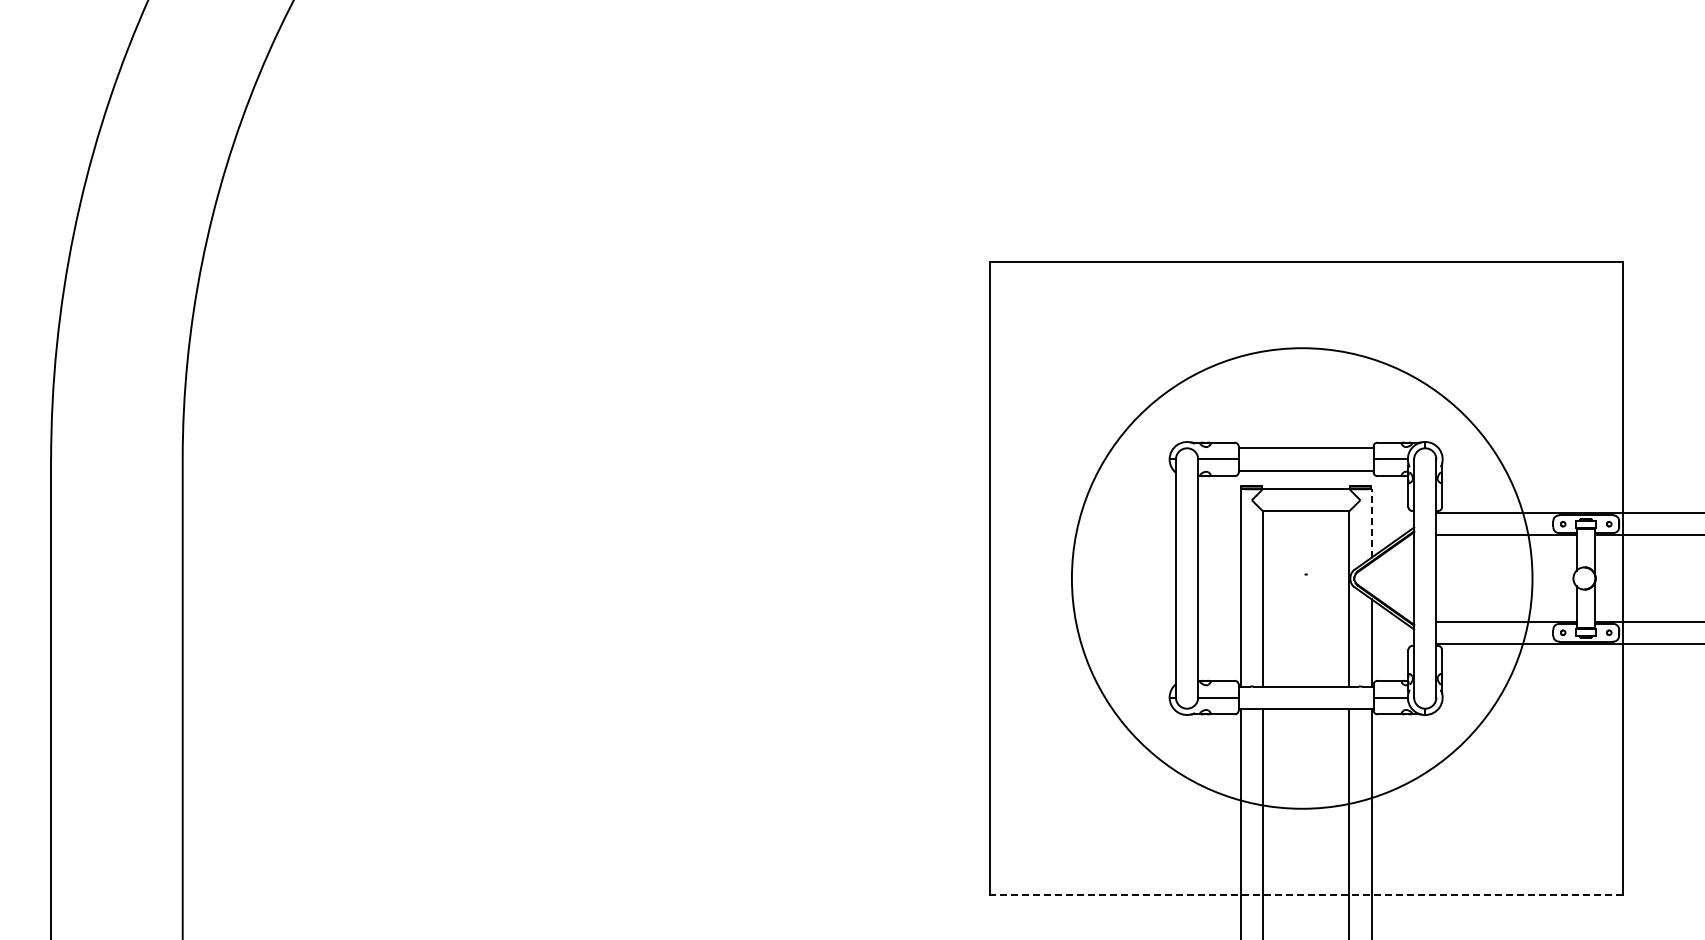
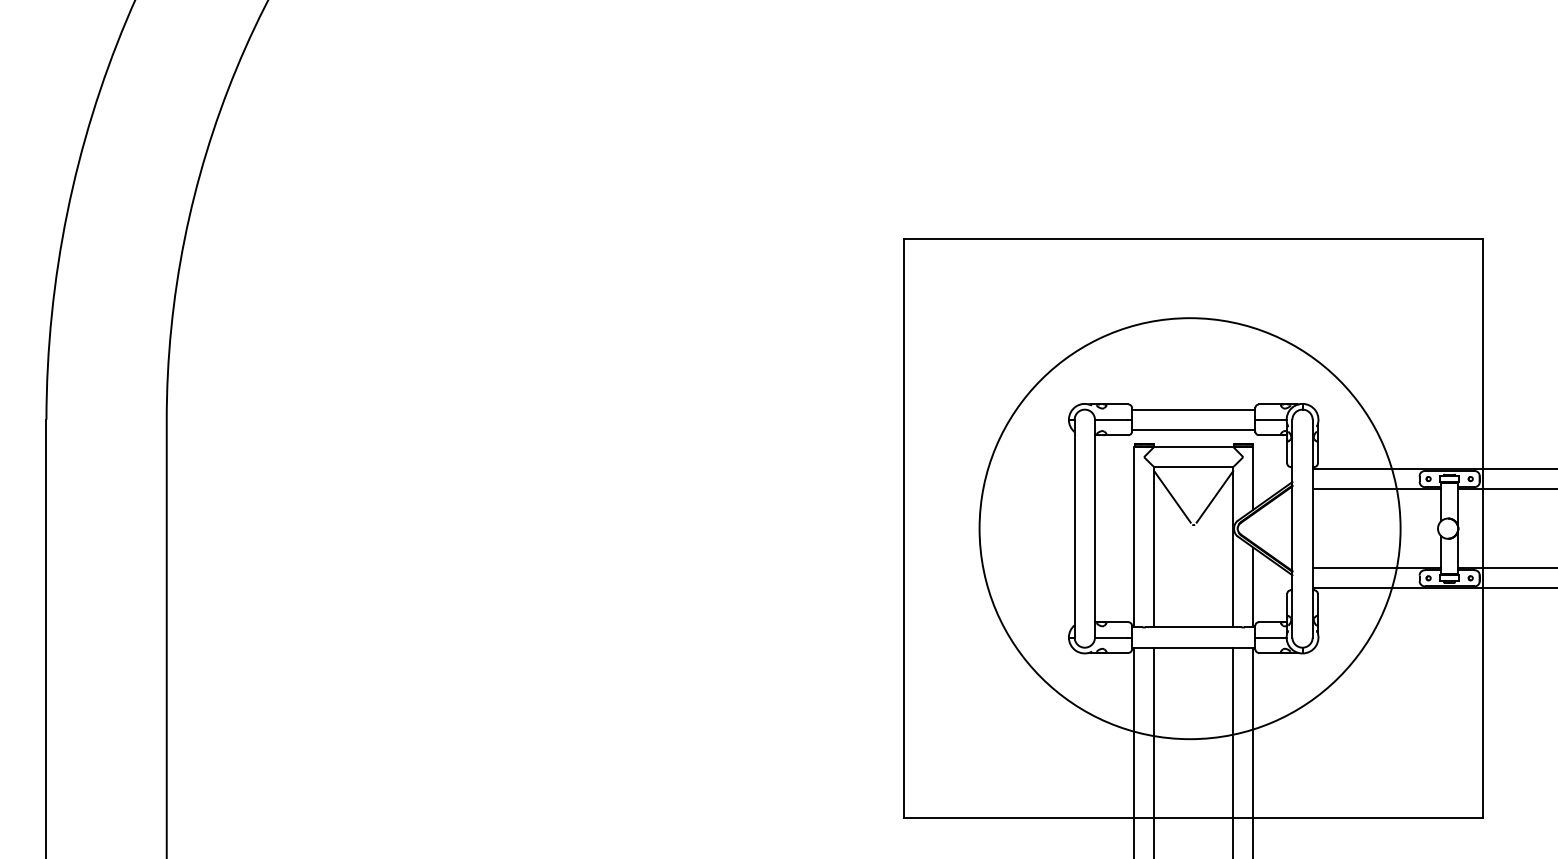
line: (1371, 522) -> (1253, 477), dashed -> solid
line: (1282, 543) -> (1172, 496), added
line: (1329, 543) -> (1215, 496), added
line: (1305, 894) -> (1193, 817), dashed -> solid

